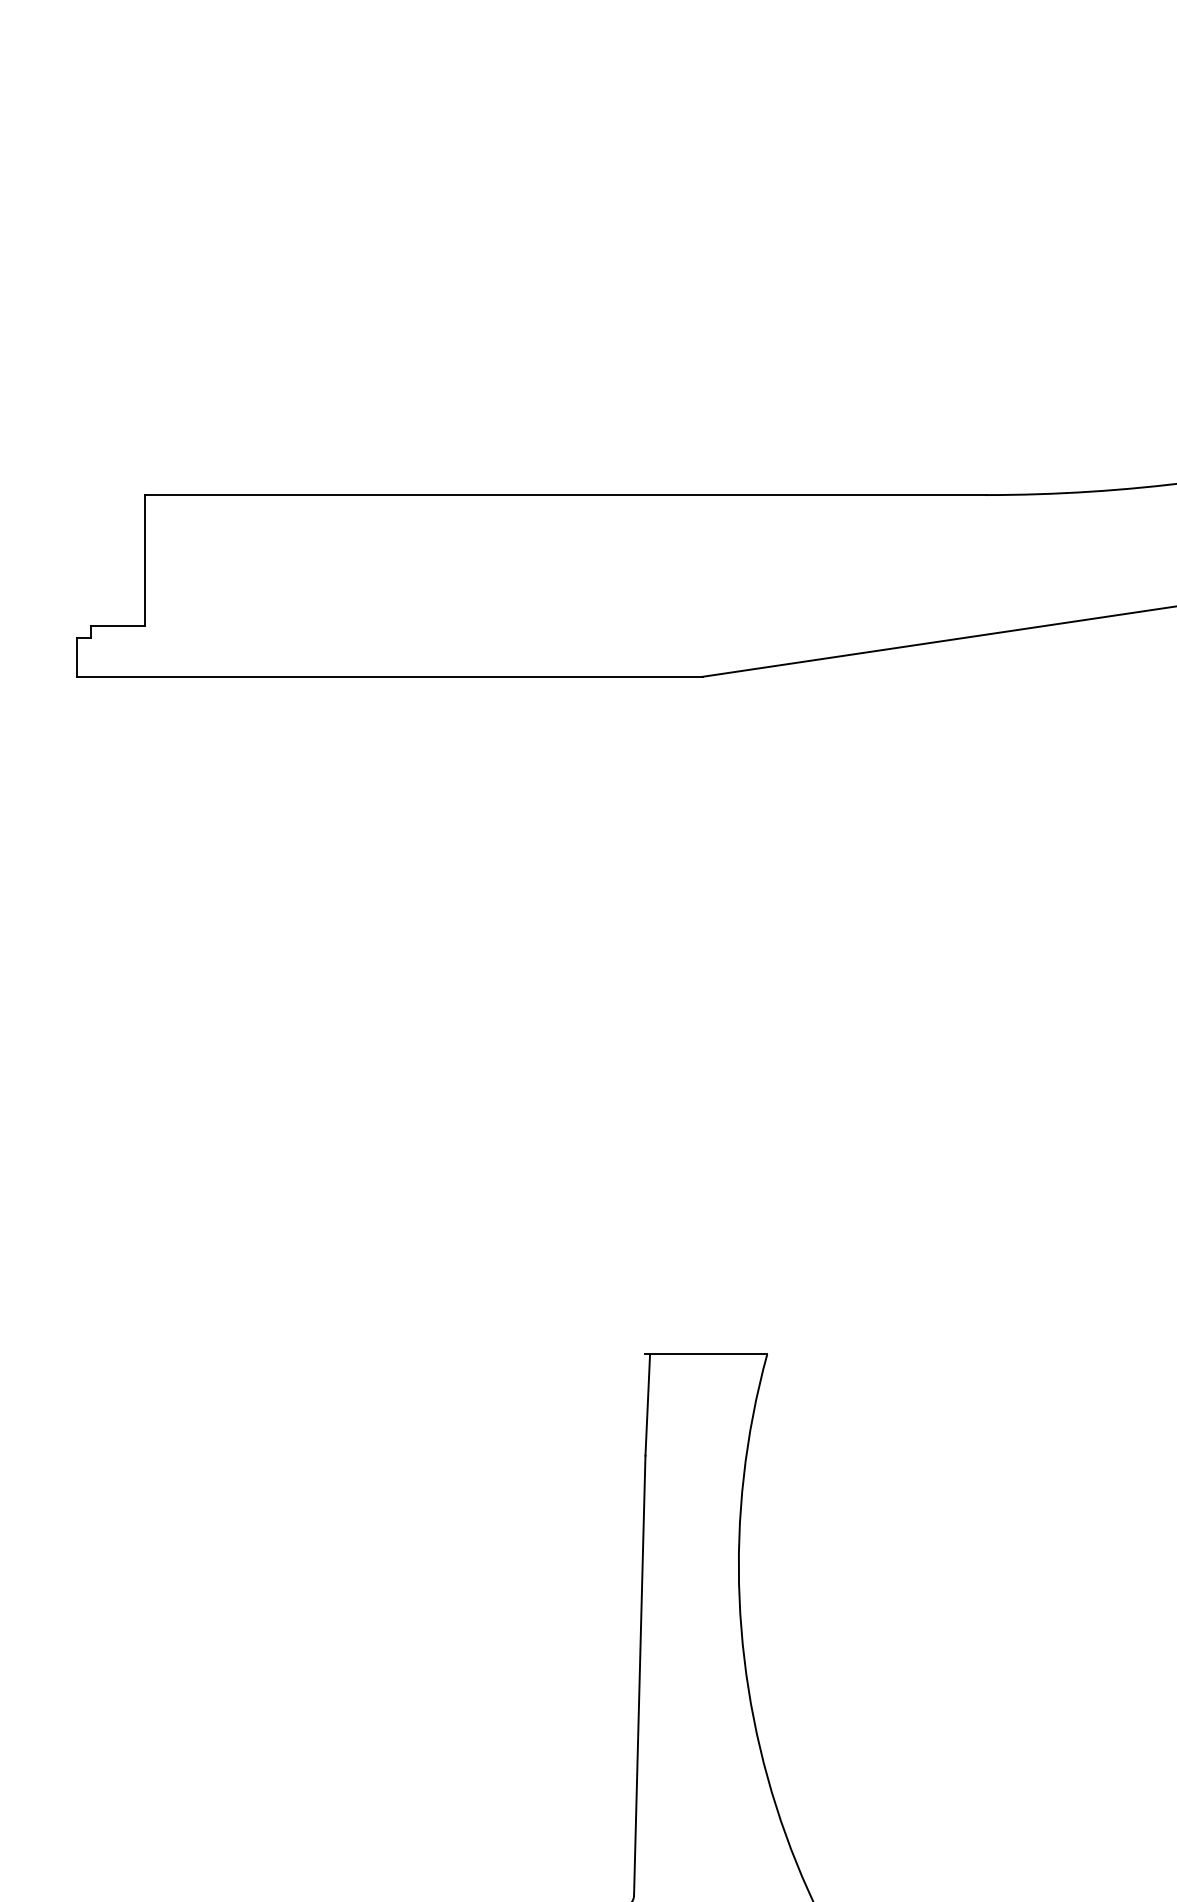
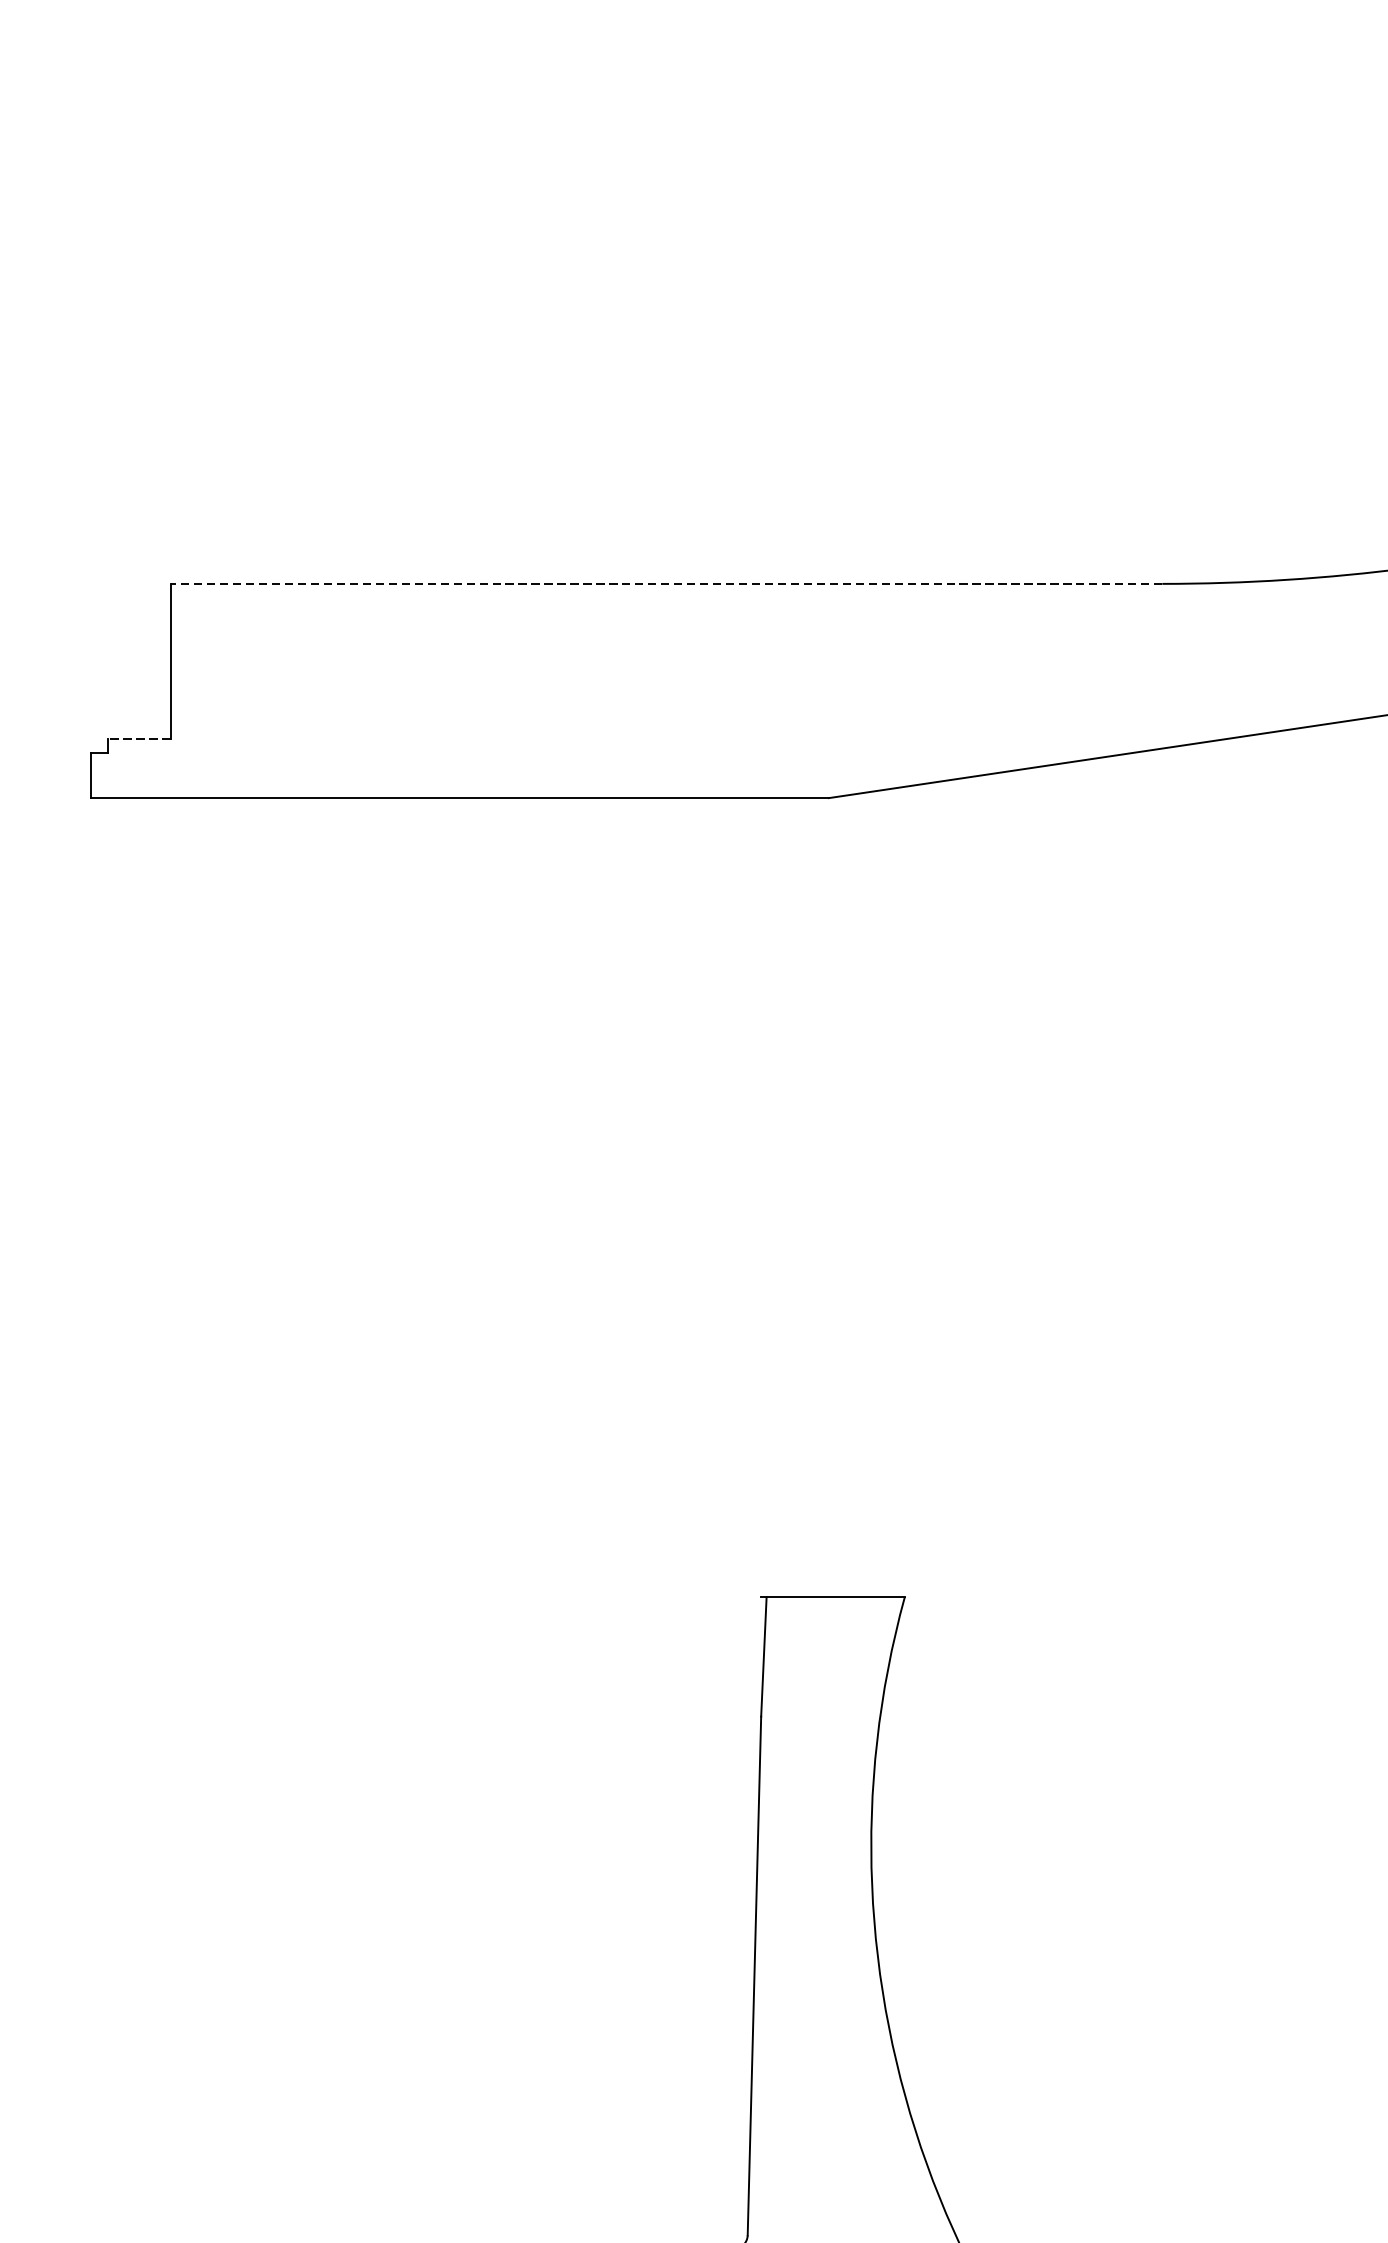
line: (565, 495) -> (666, 584), solid -> dashed
line: (117, 626) -> (138, 738), solid -> dashed

